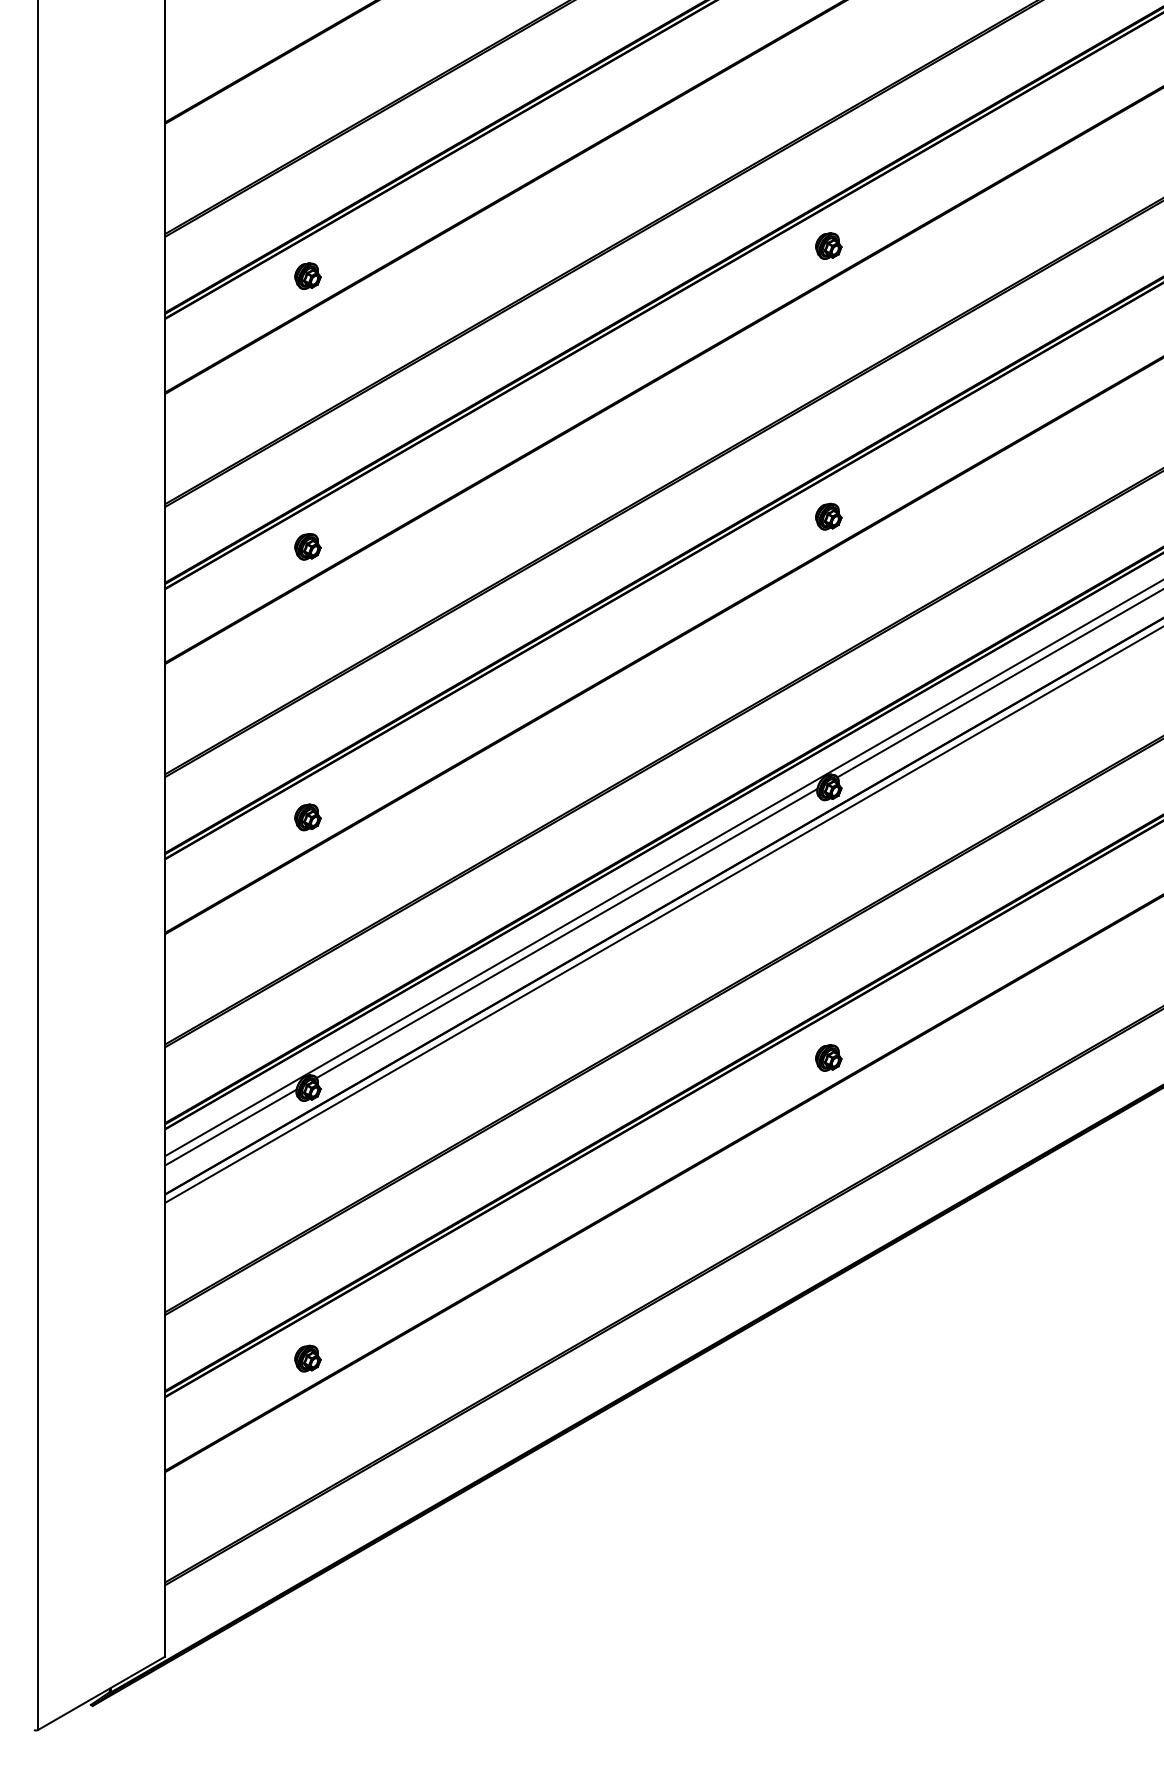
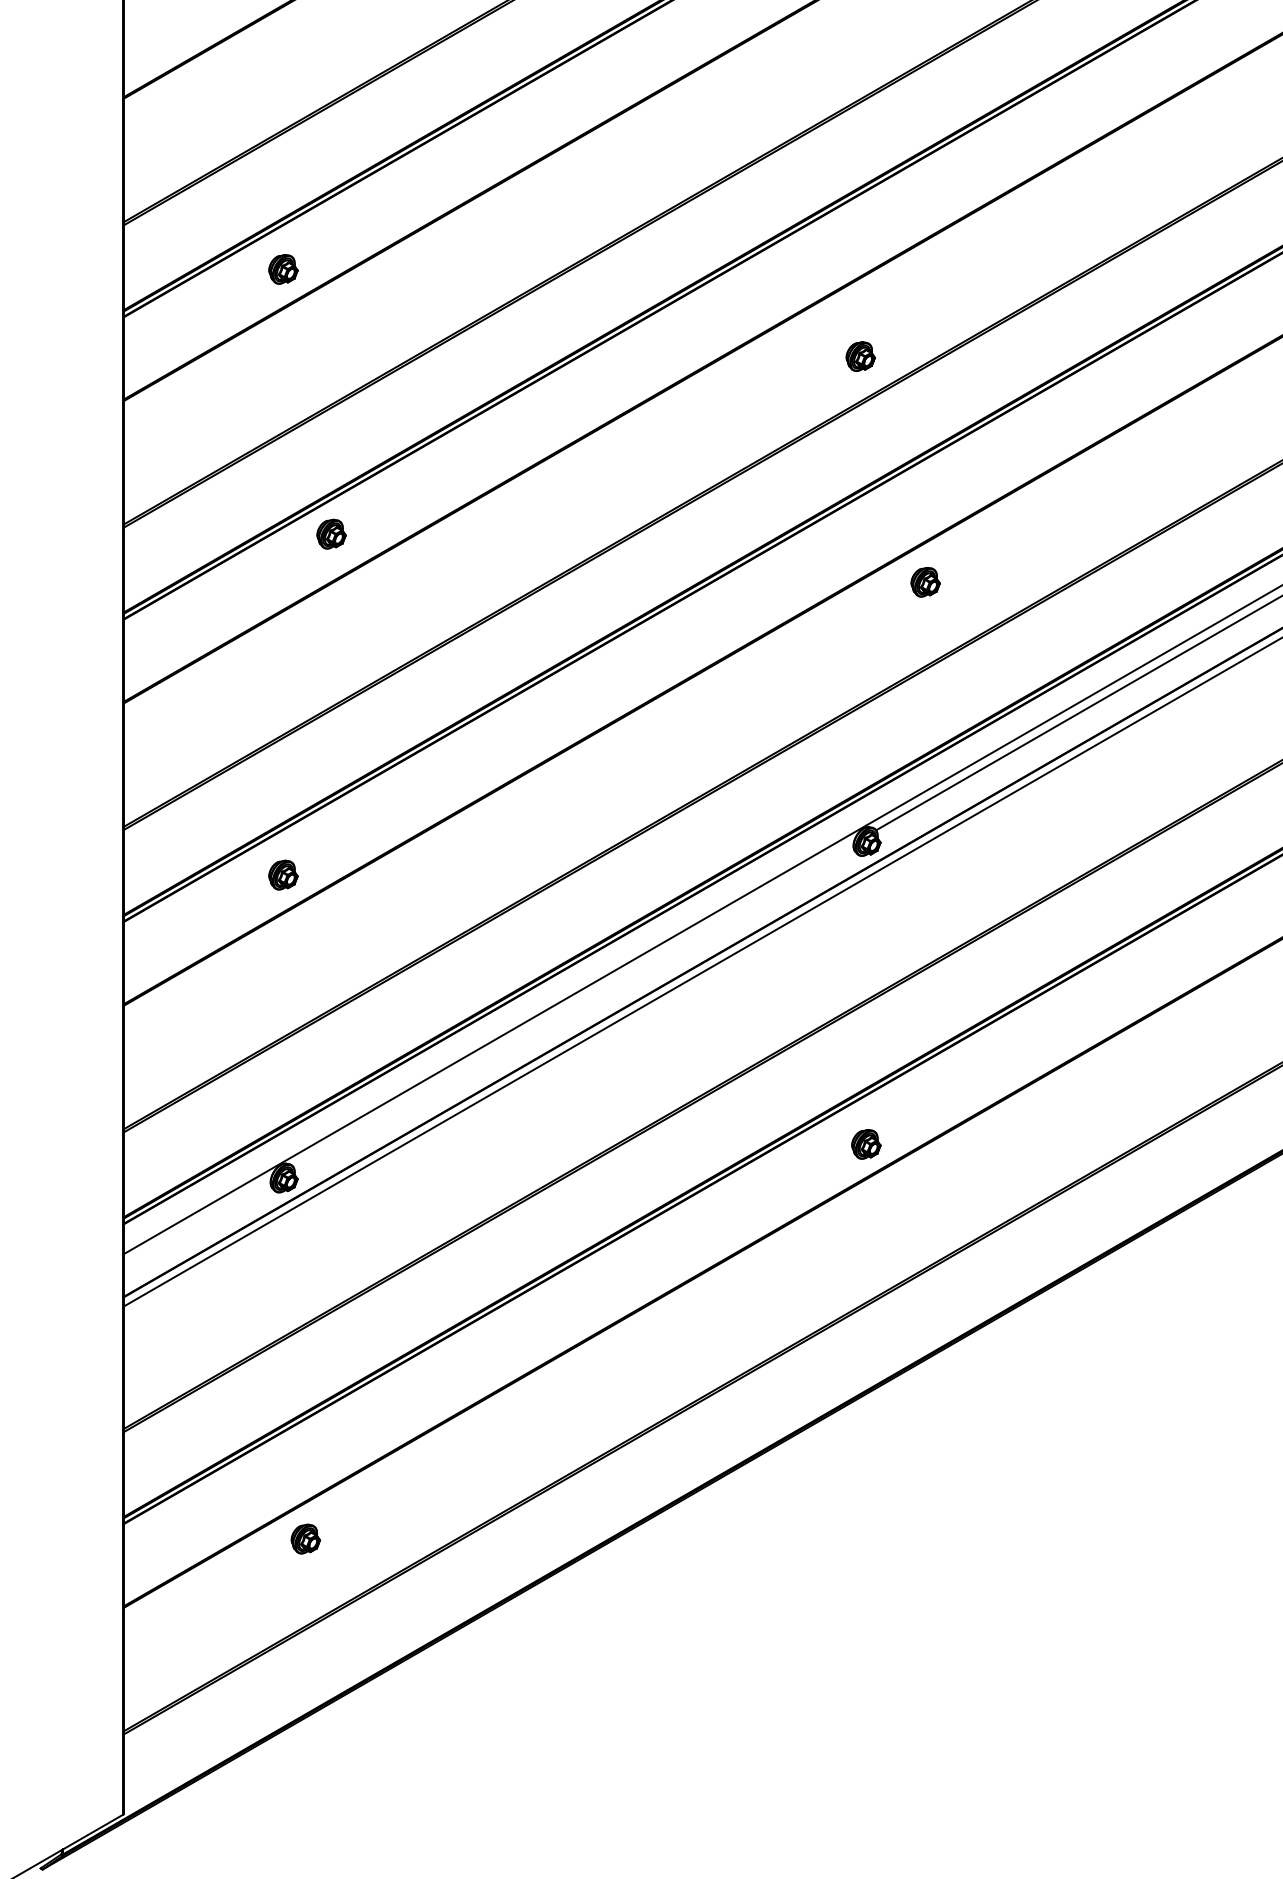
part: (828, 245) -> (860, 355), moved
part: (828, 516) -> (925, 582), moved
part: (307, 546) -> (331, 533), moved
line: (566, 933) -> (572, 1005), removed
line: (230, 1127) -> (196, 1222), removed
part: (307, 1358) -> (305, 1538), moved

